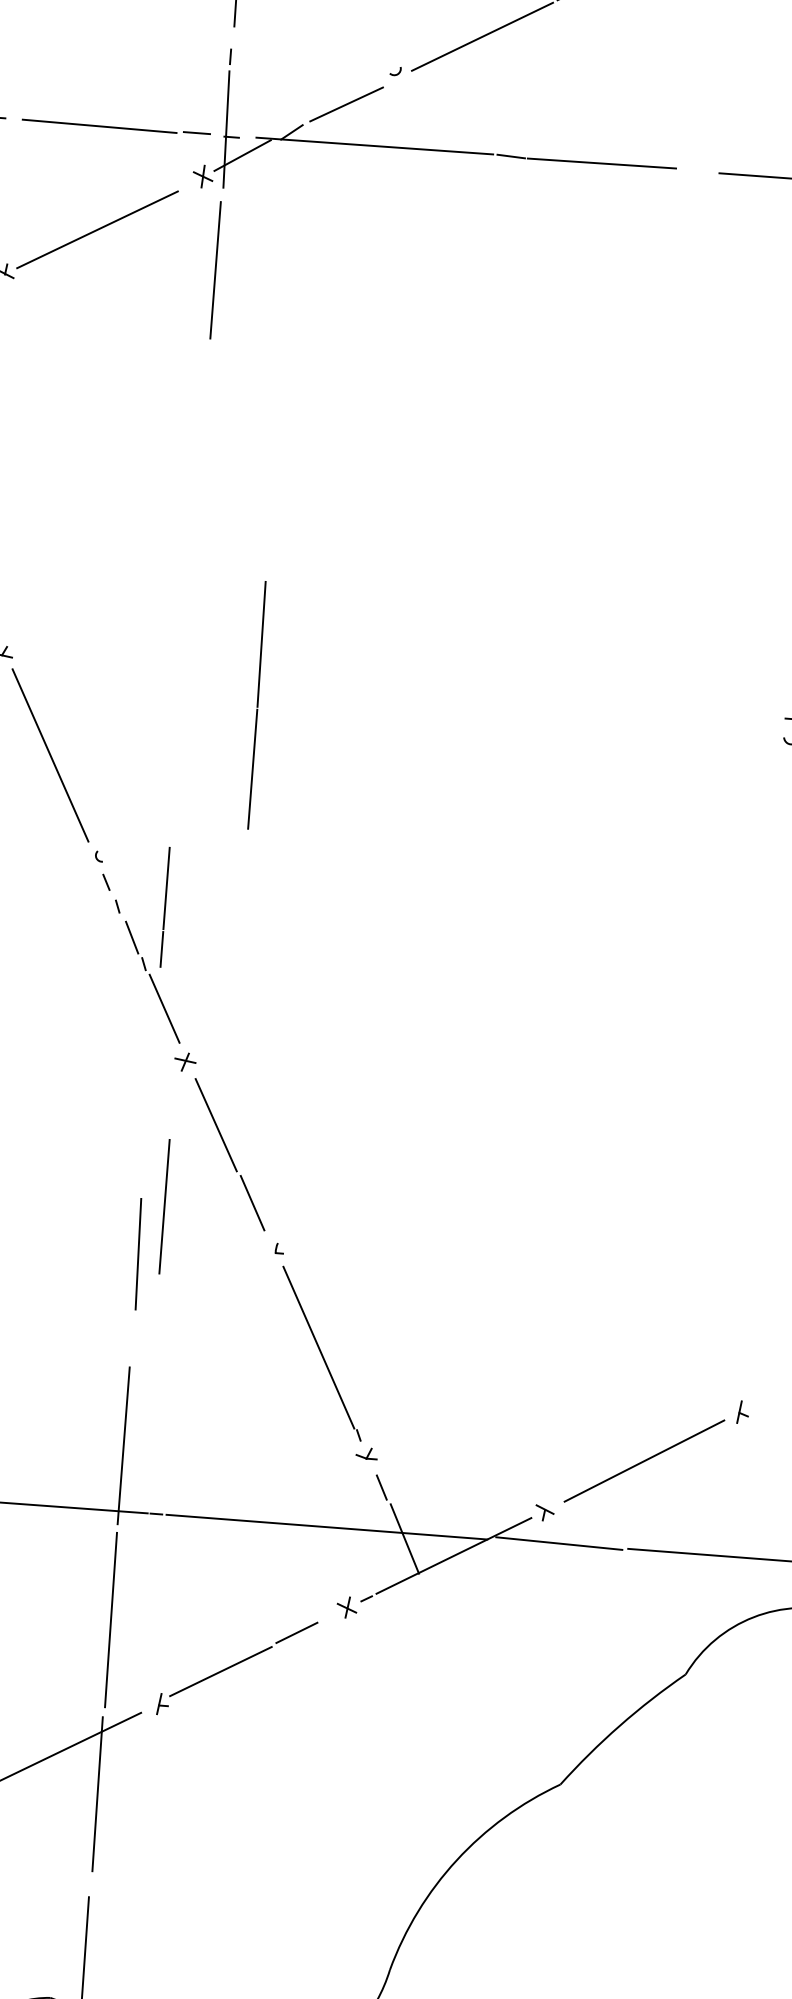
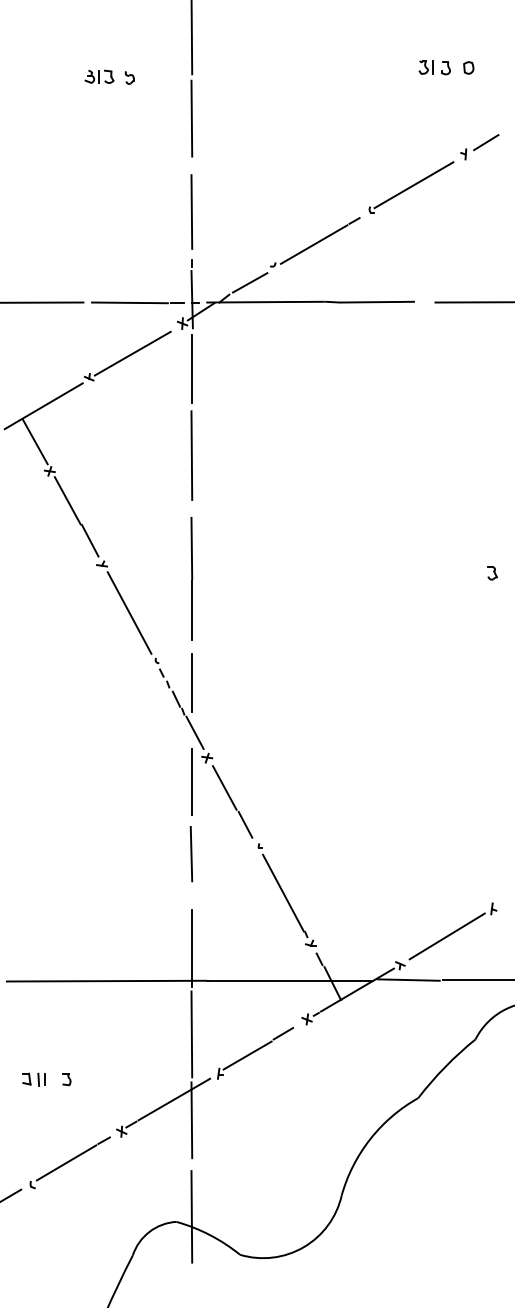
line: (200, 445) -> (191, 455), added
part: (256, 704) -> (191, 578), moved
line: (164, 1205) -> (191, 781), moved

